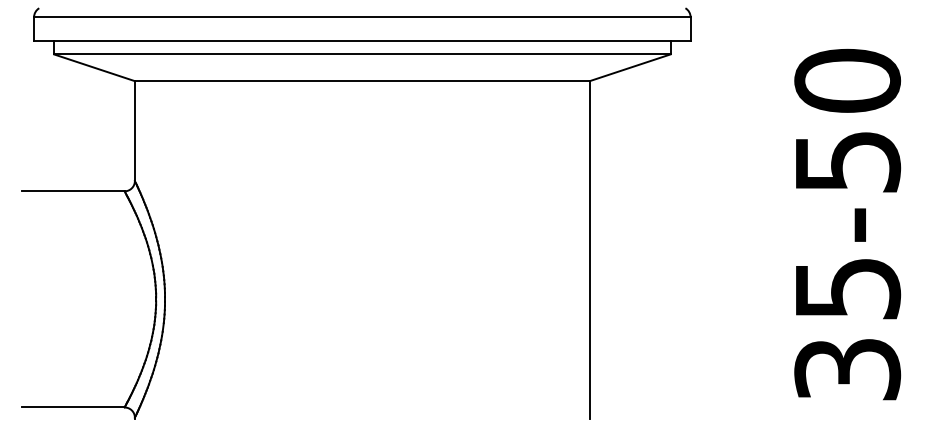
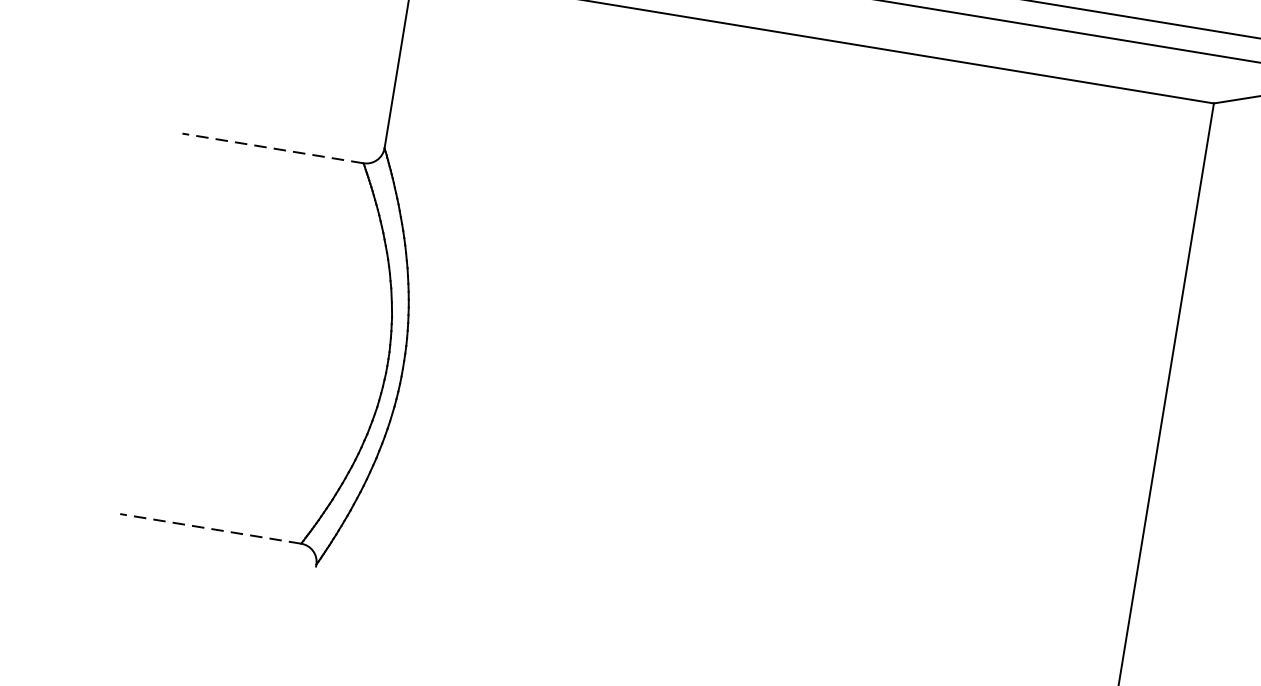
line: (72, 191) -> (271, 148), solid -> dashed
line: (72, 407) -> (209, 528), solid -> dashed

